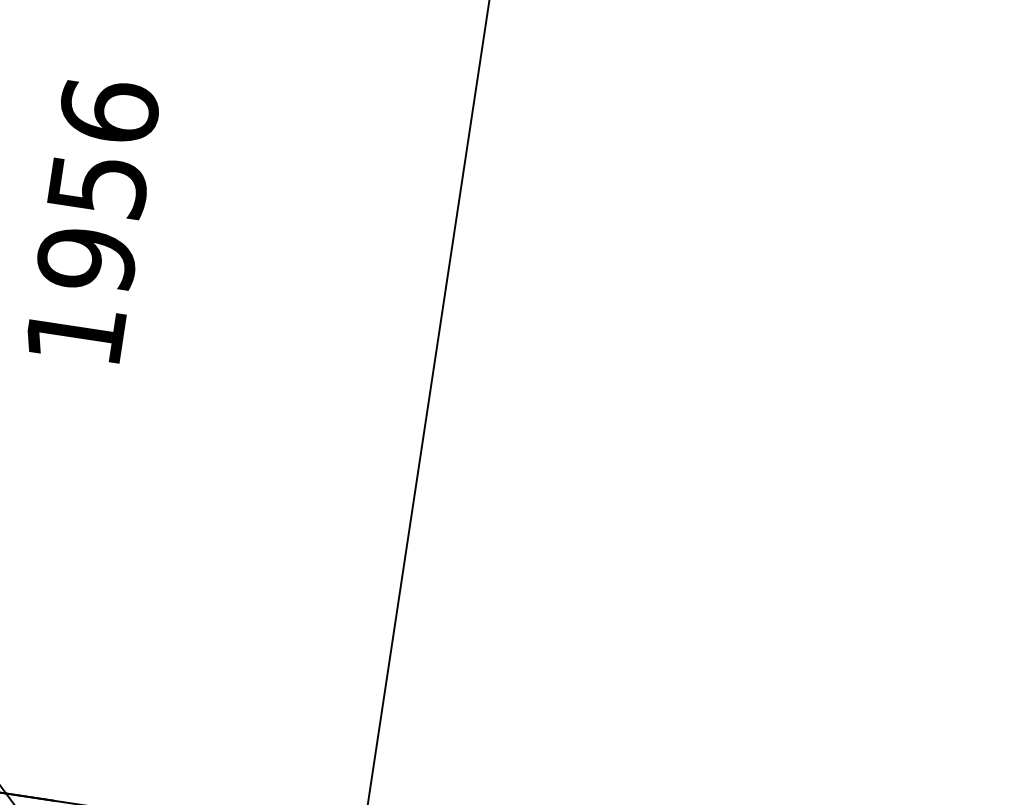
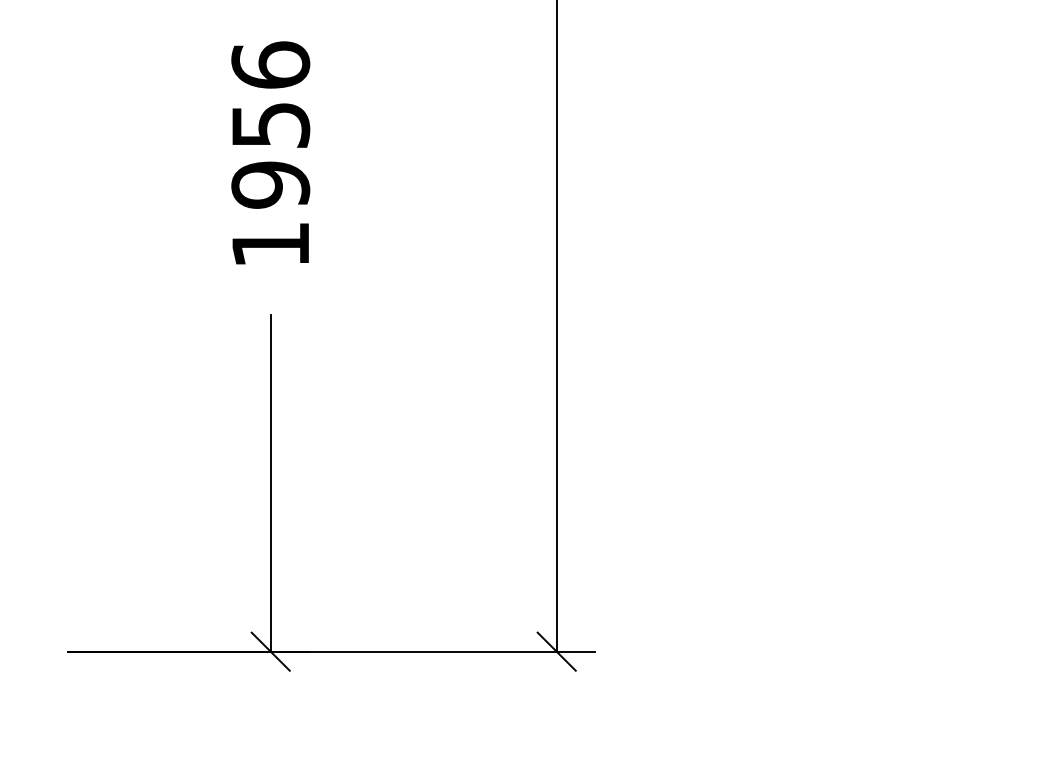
text: (92, 219) -> (270, 152), moved
line: (37, 583) -> (270, 482), added

